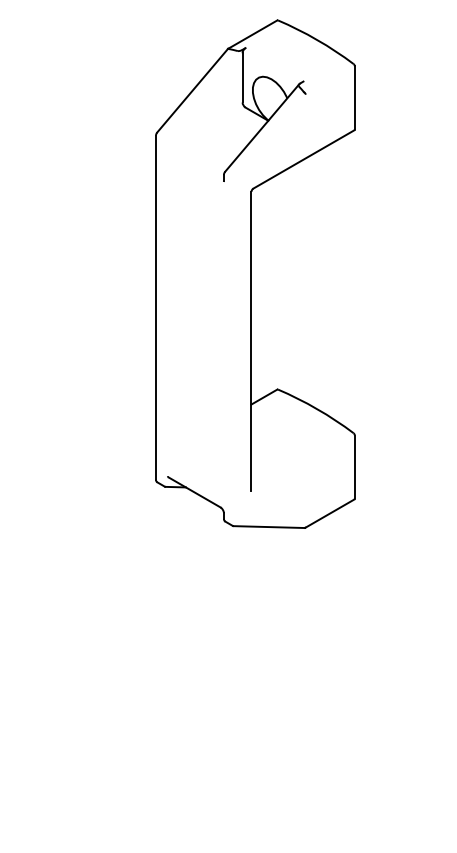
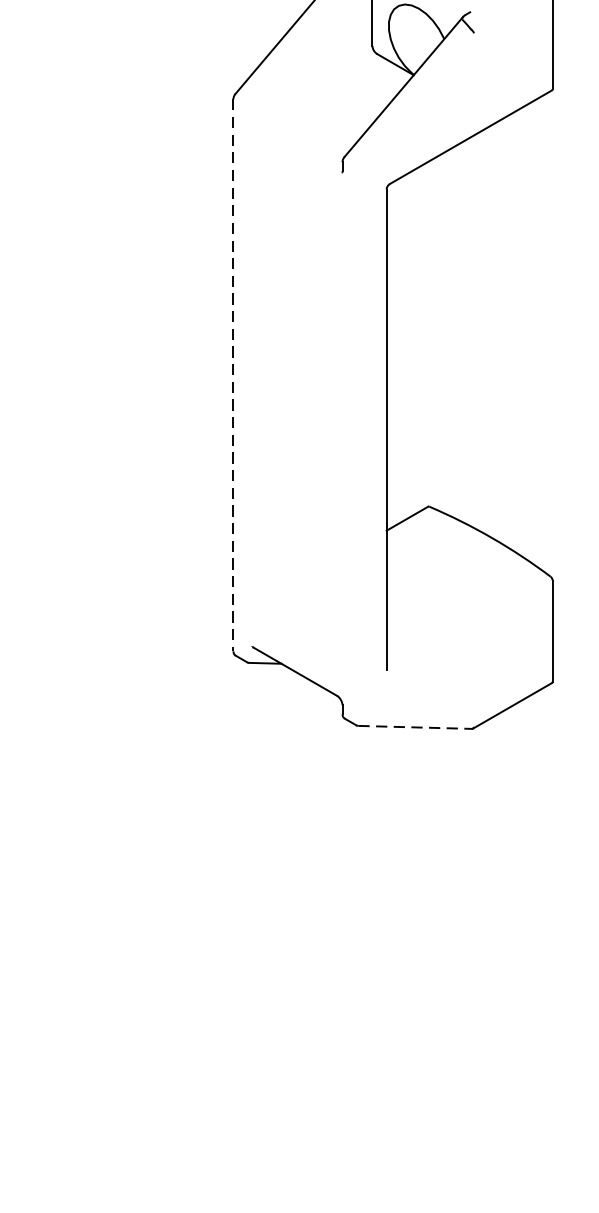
line: (156, 307) -> (234, 374), solid -> dashed
line: (269, 527) -> (415, 728), solid -> dashed

